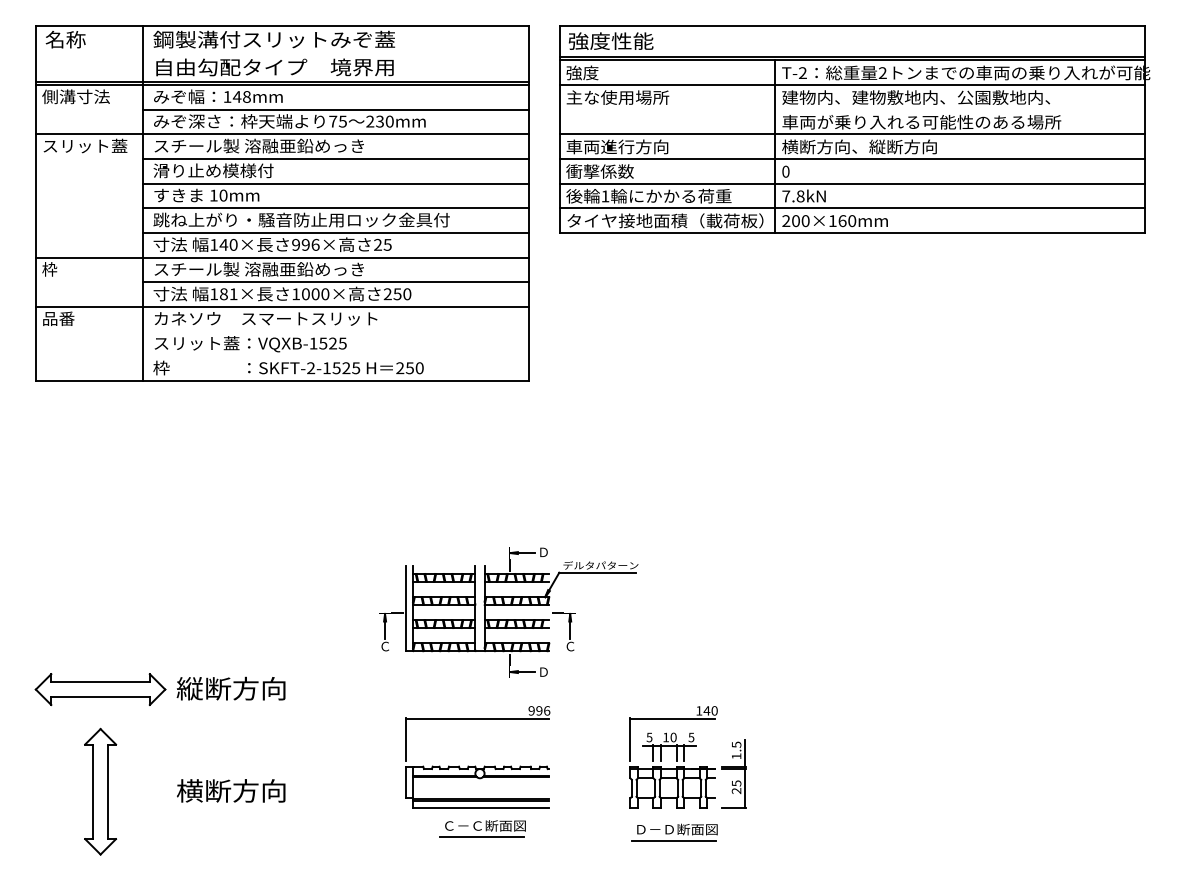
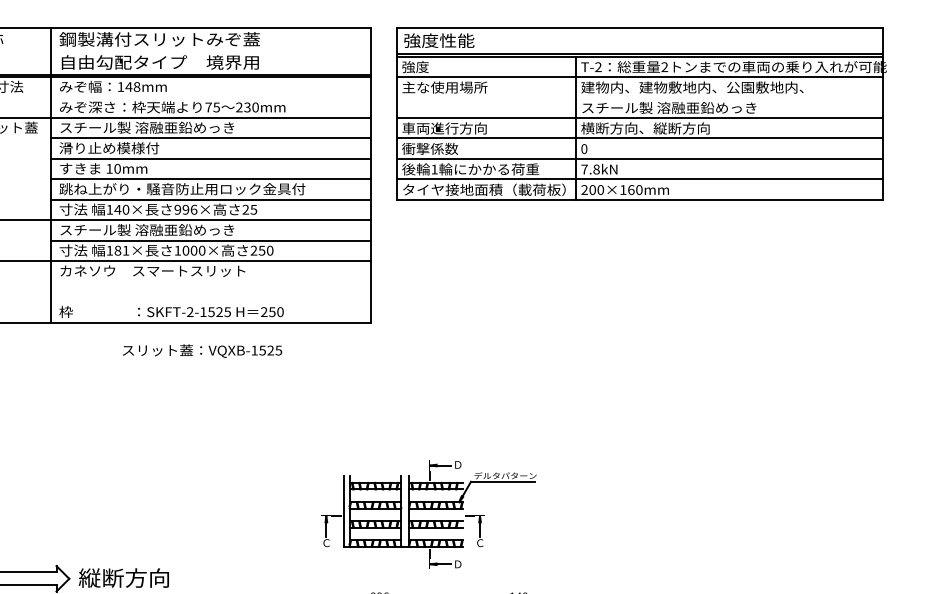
line: (335, 109) -> (210, 97), removed
text: (921, 121) -> (696, 107), 車両が乗り入れる可能性のある場所 -> スチール製 溶融亜鉛めっき
text: (250, 344) -> (202, 351), moved
part: (508, 605) -> (428, 509), moved

